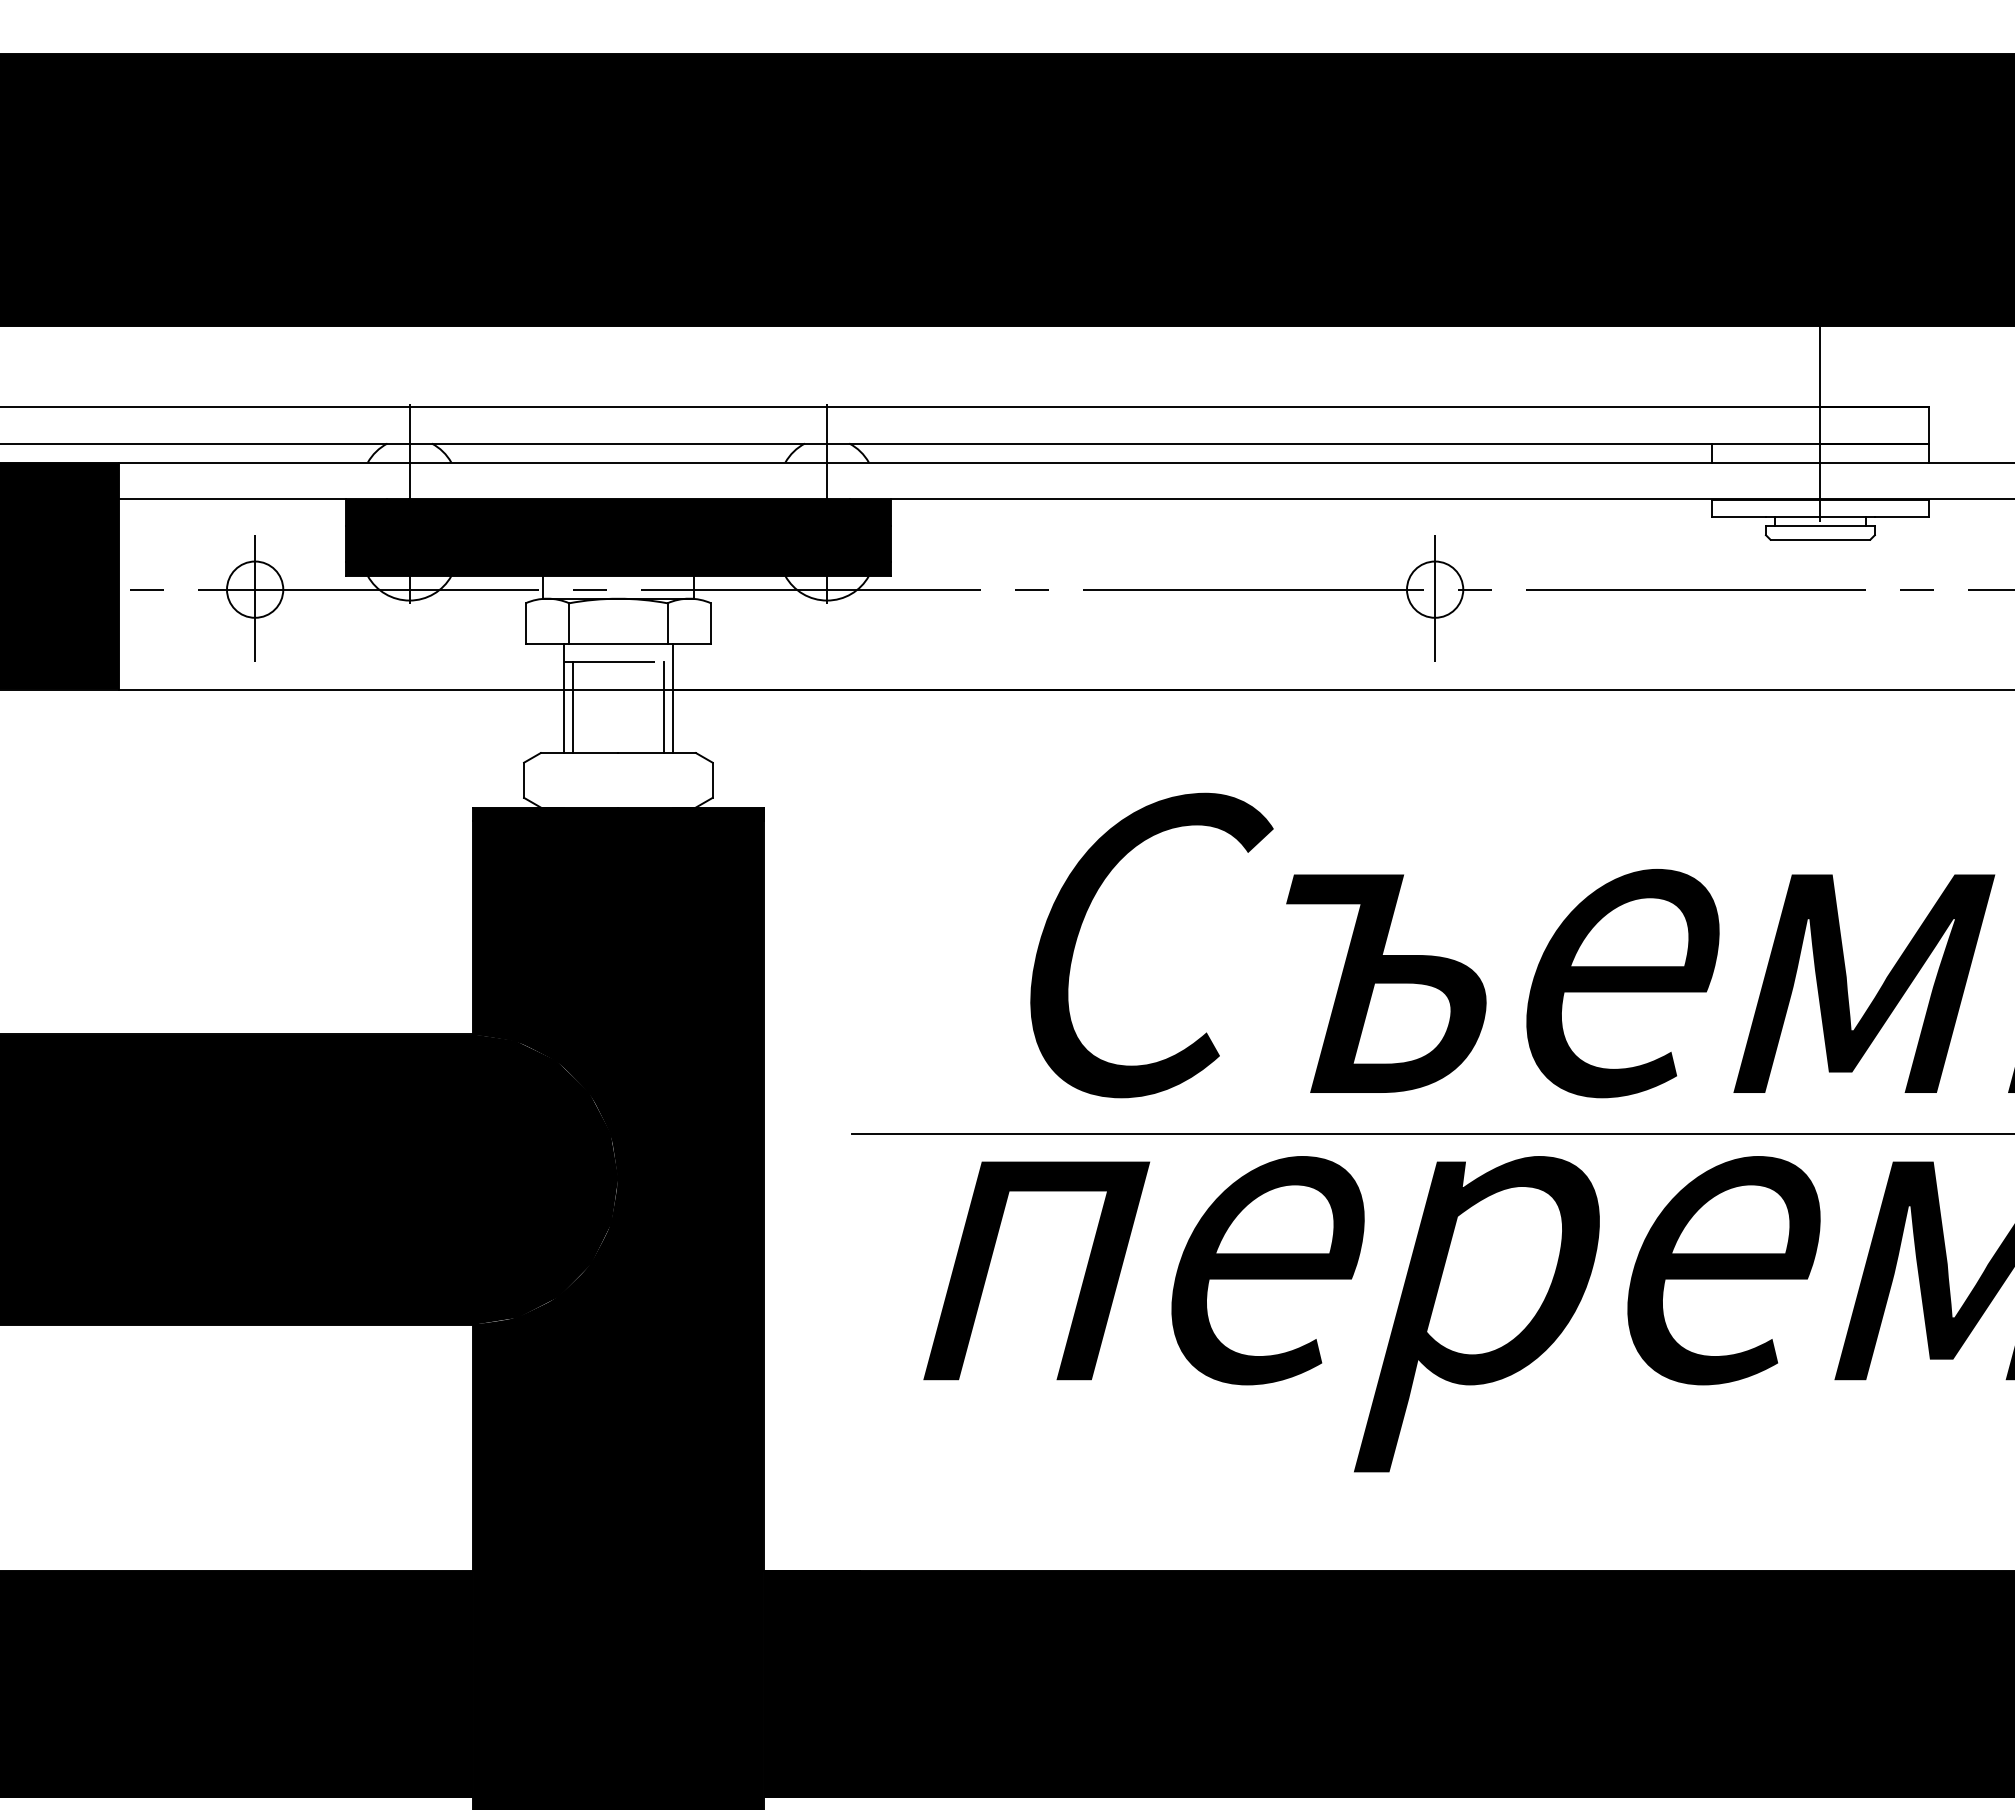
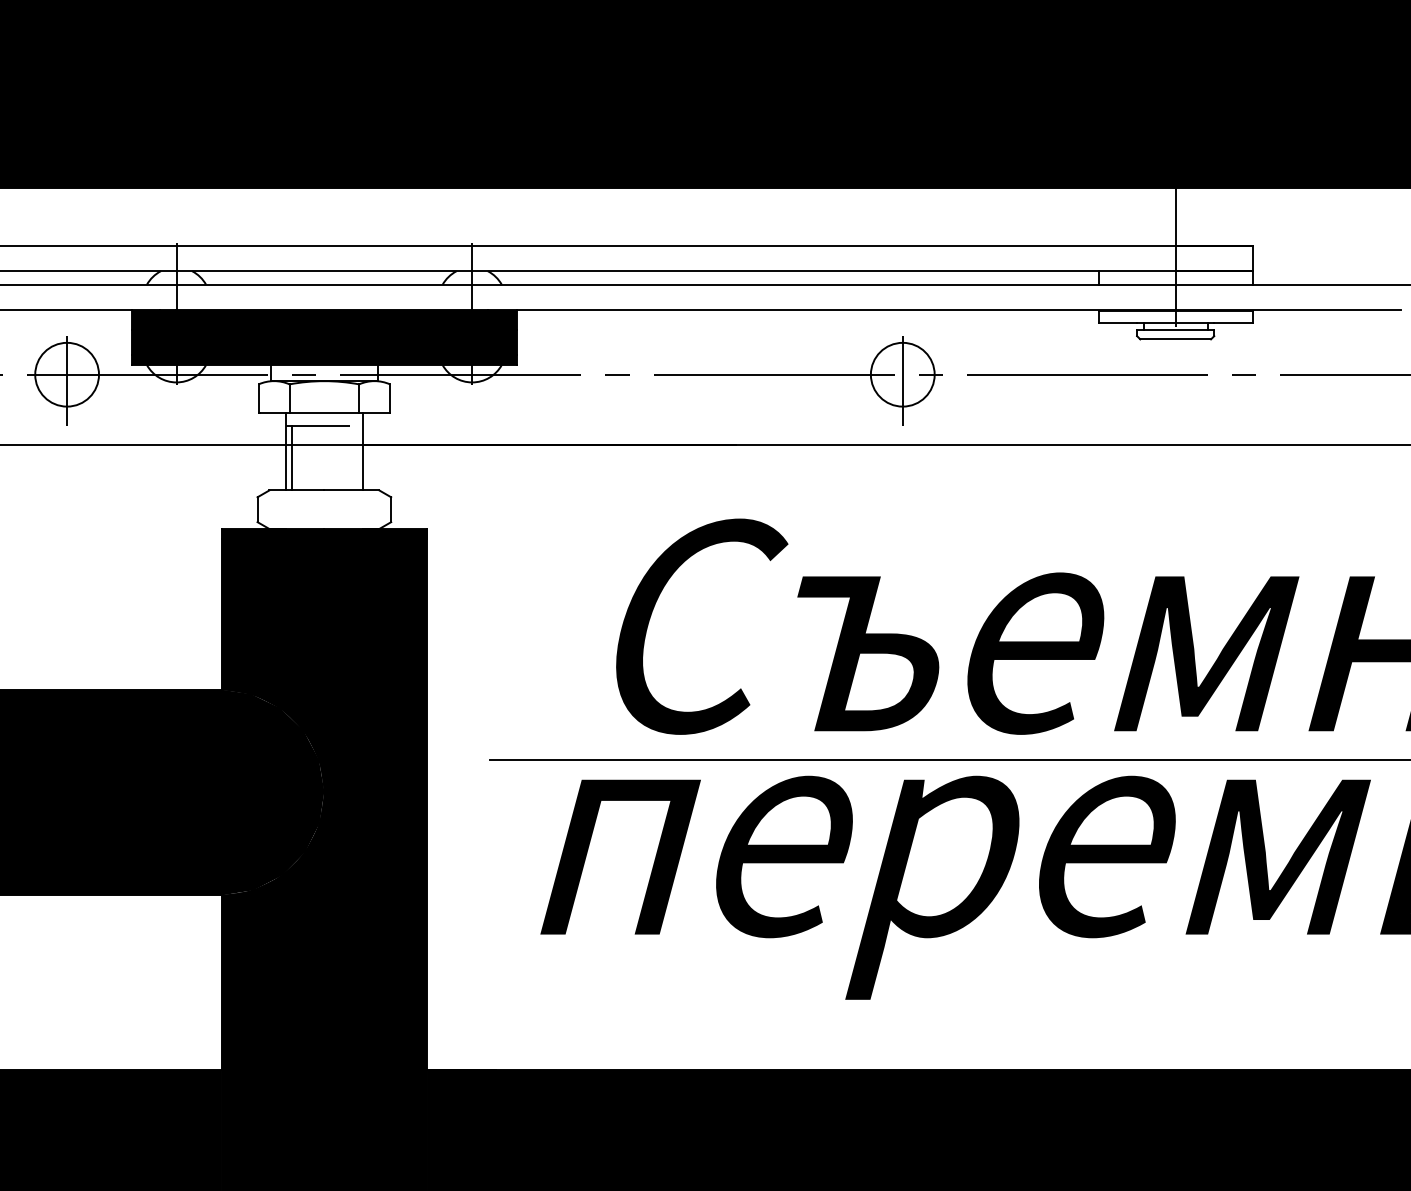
circle: (255, 589) -> (67, 374), size x1.6
circle: (1434, 589) -> (902, 374), size x1.6
line: (664, 707) -> (357, 458), removed

